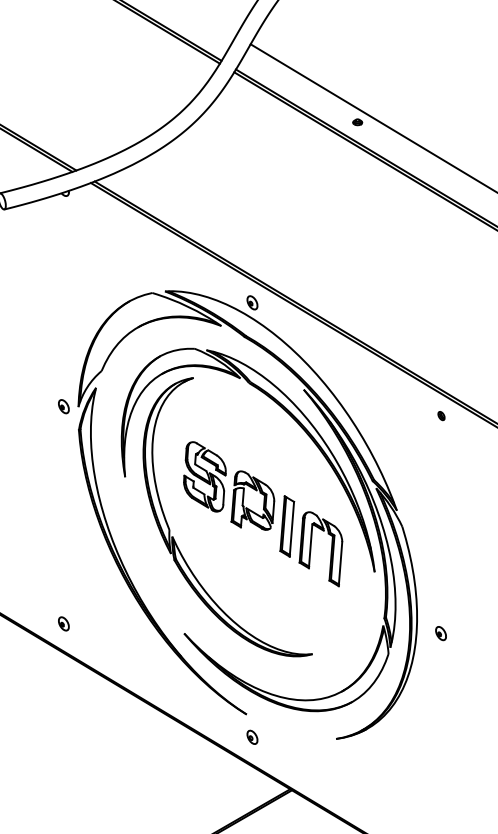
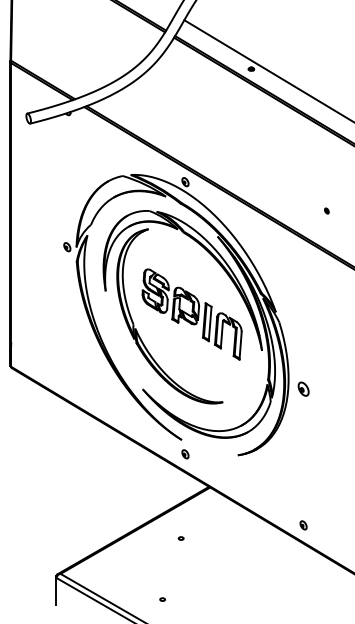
part: (440, 415) -> (326, 210), moved
part: (64, 624) -> (67, 383), removed
part: (440, 633) -> (303, 389), size x1.6

